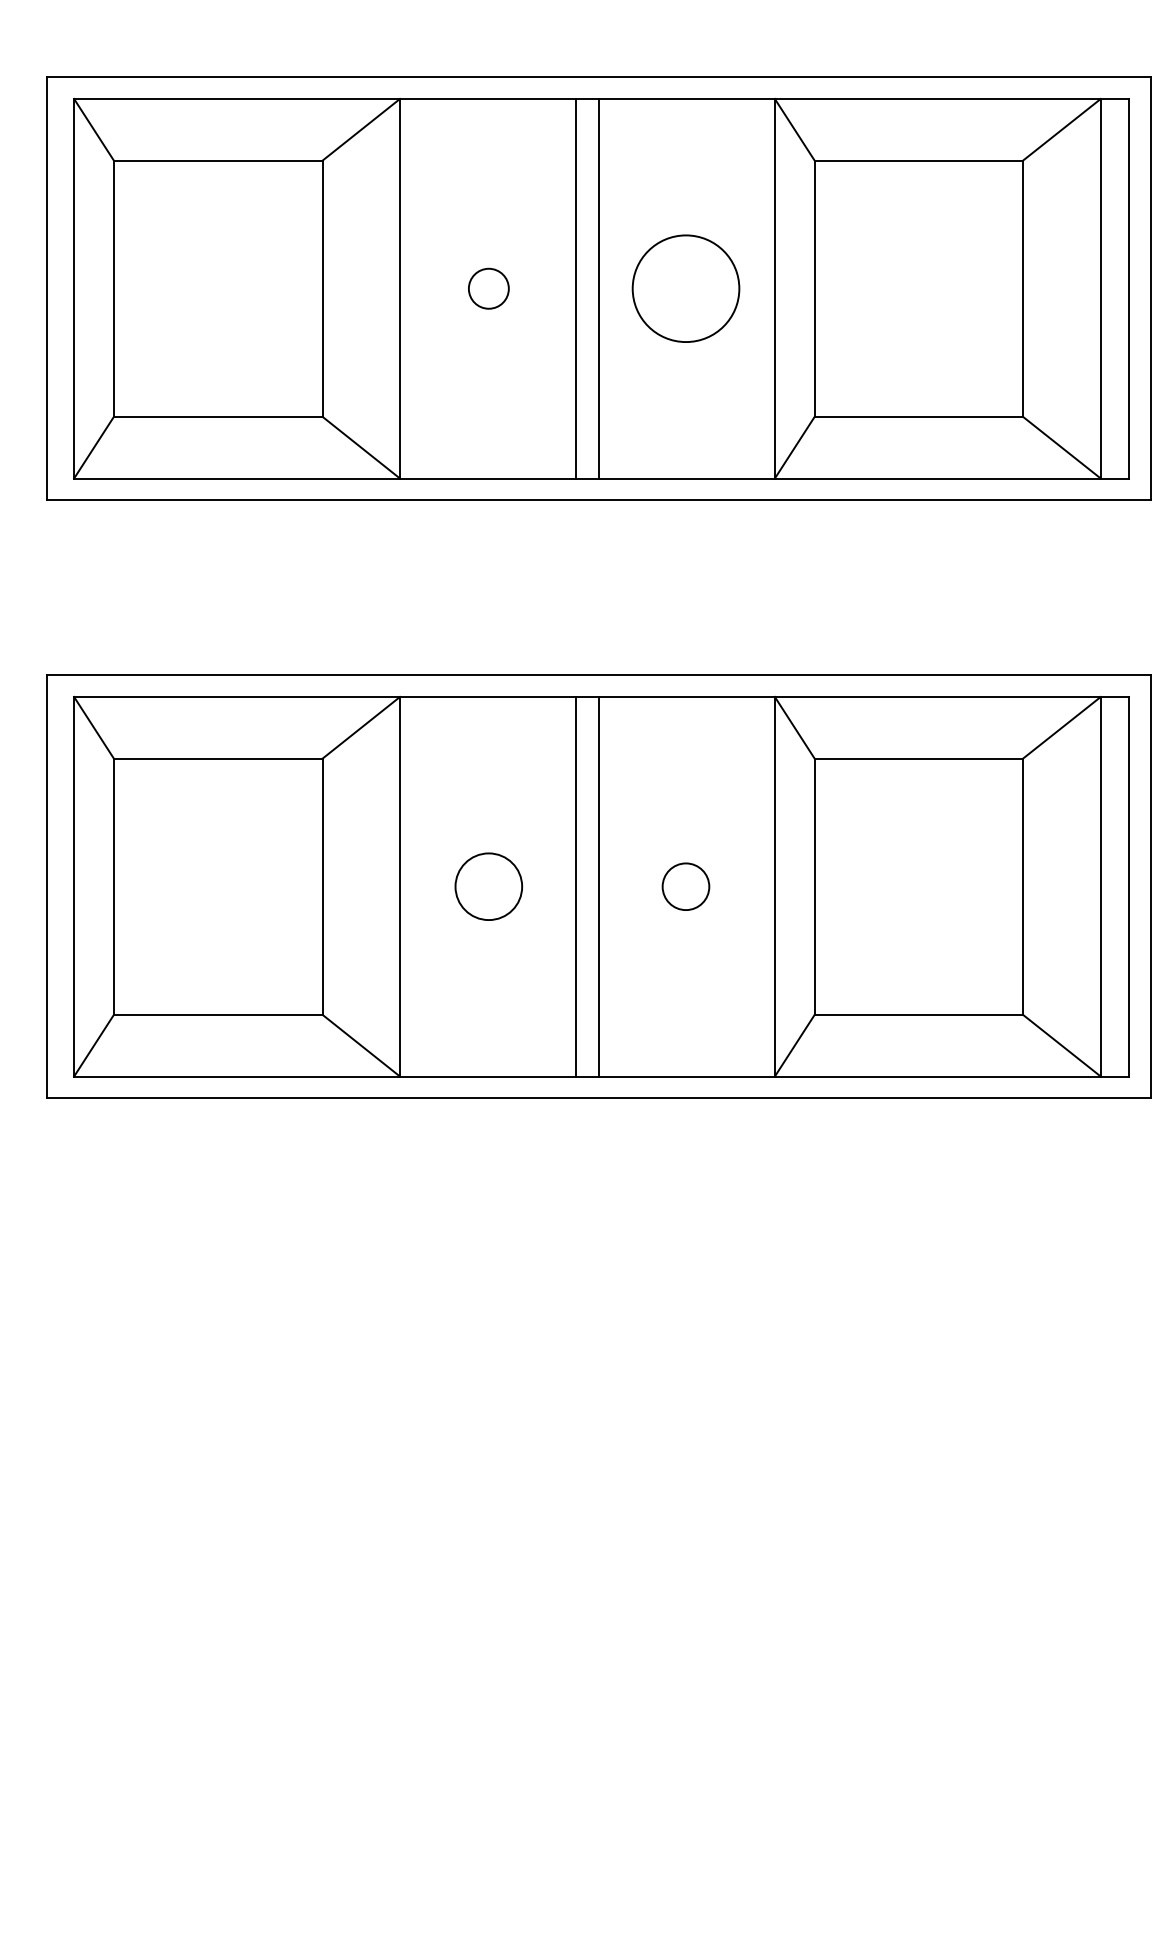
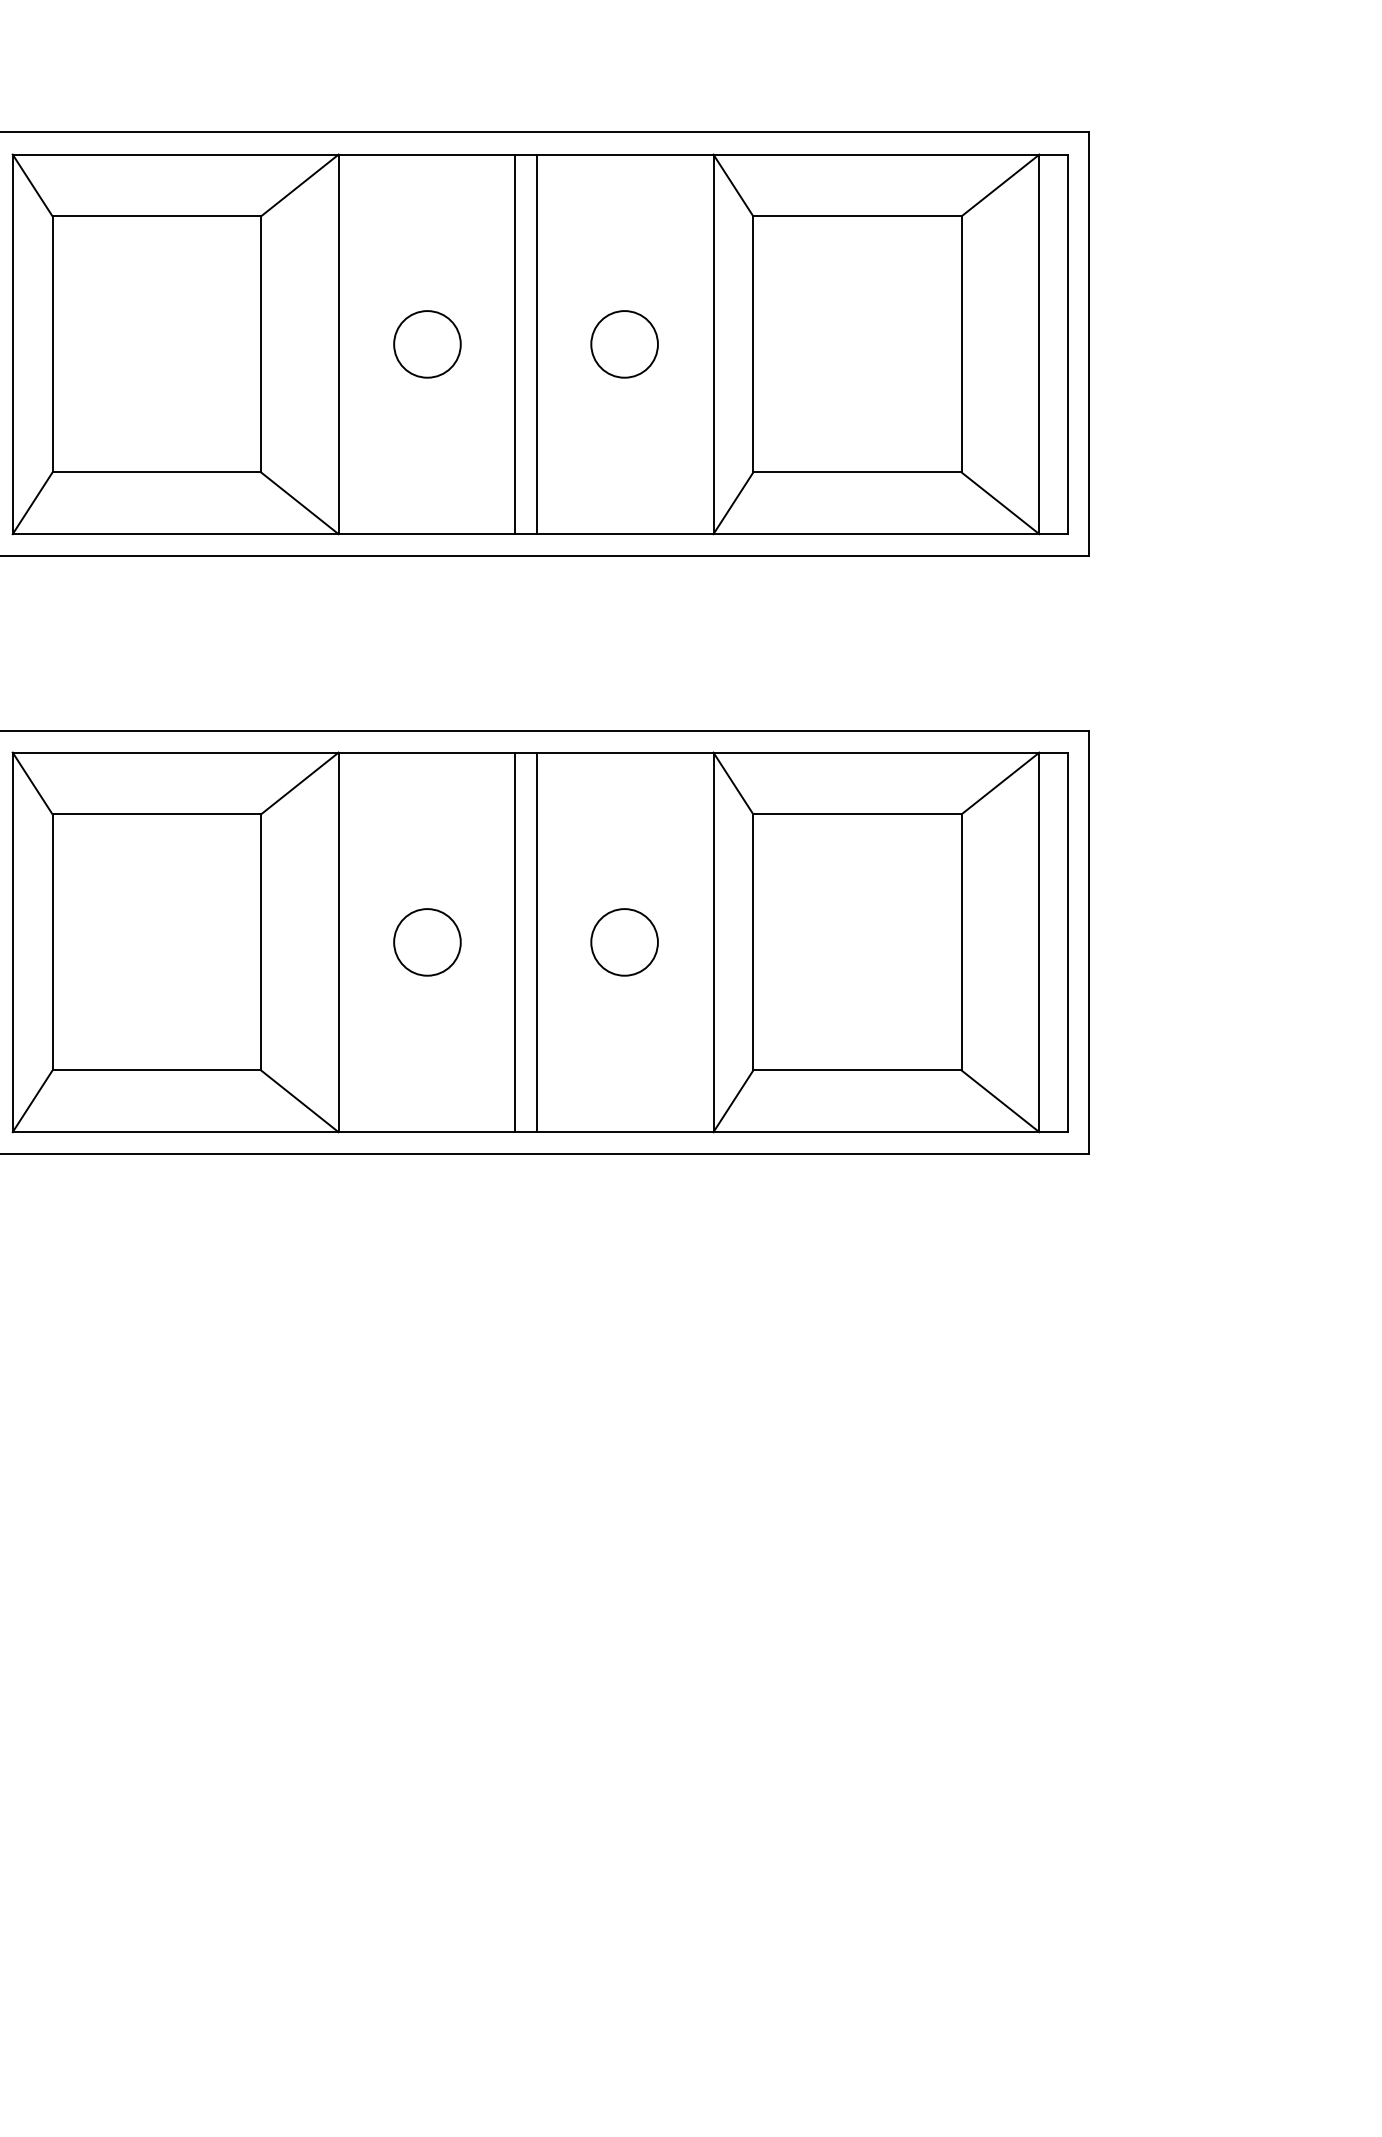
circle: (488, 288) -> (427, 344), size x1.67
circle: (685, 288) -> (624, 344), size x0.62
circle: (685, 886) -> (624, 942), size x1.43

